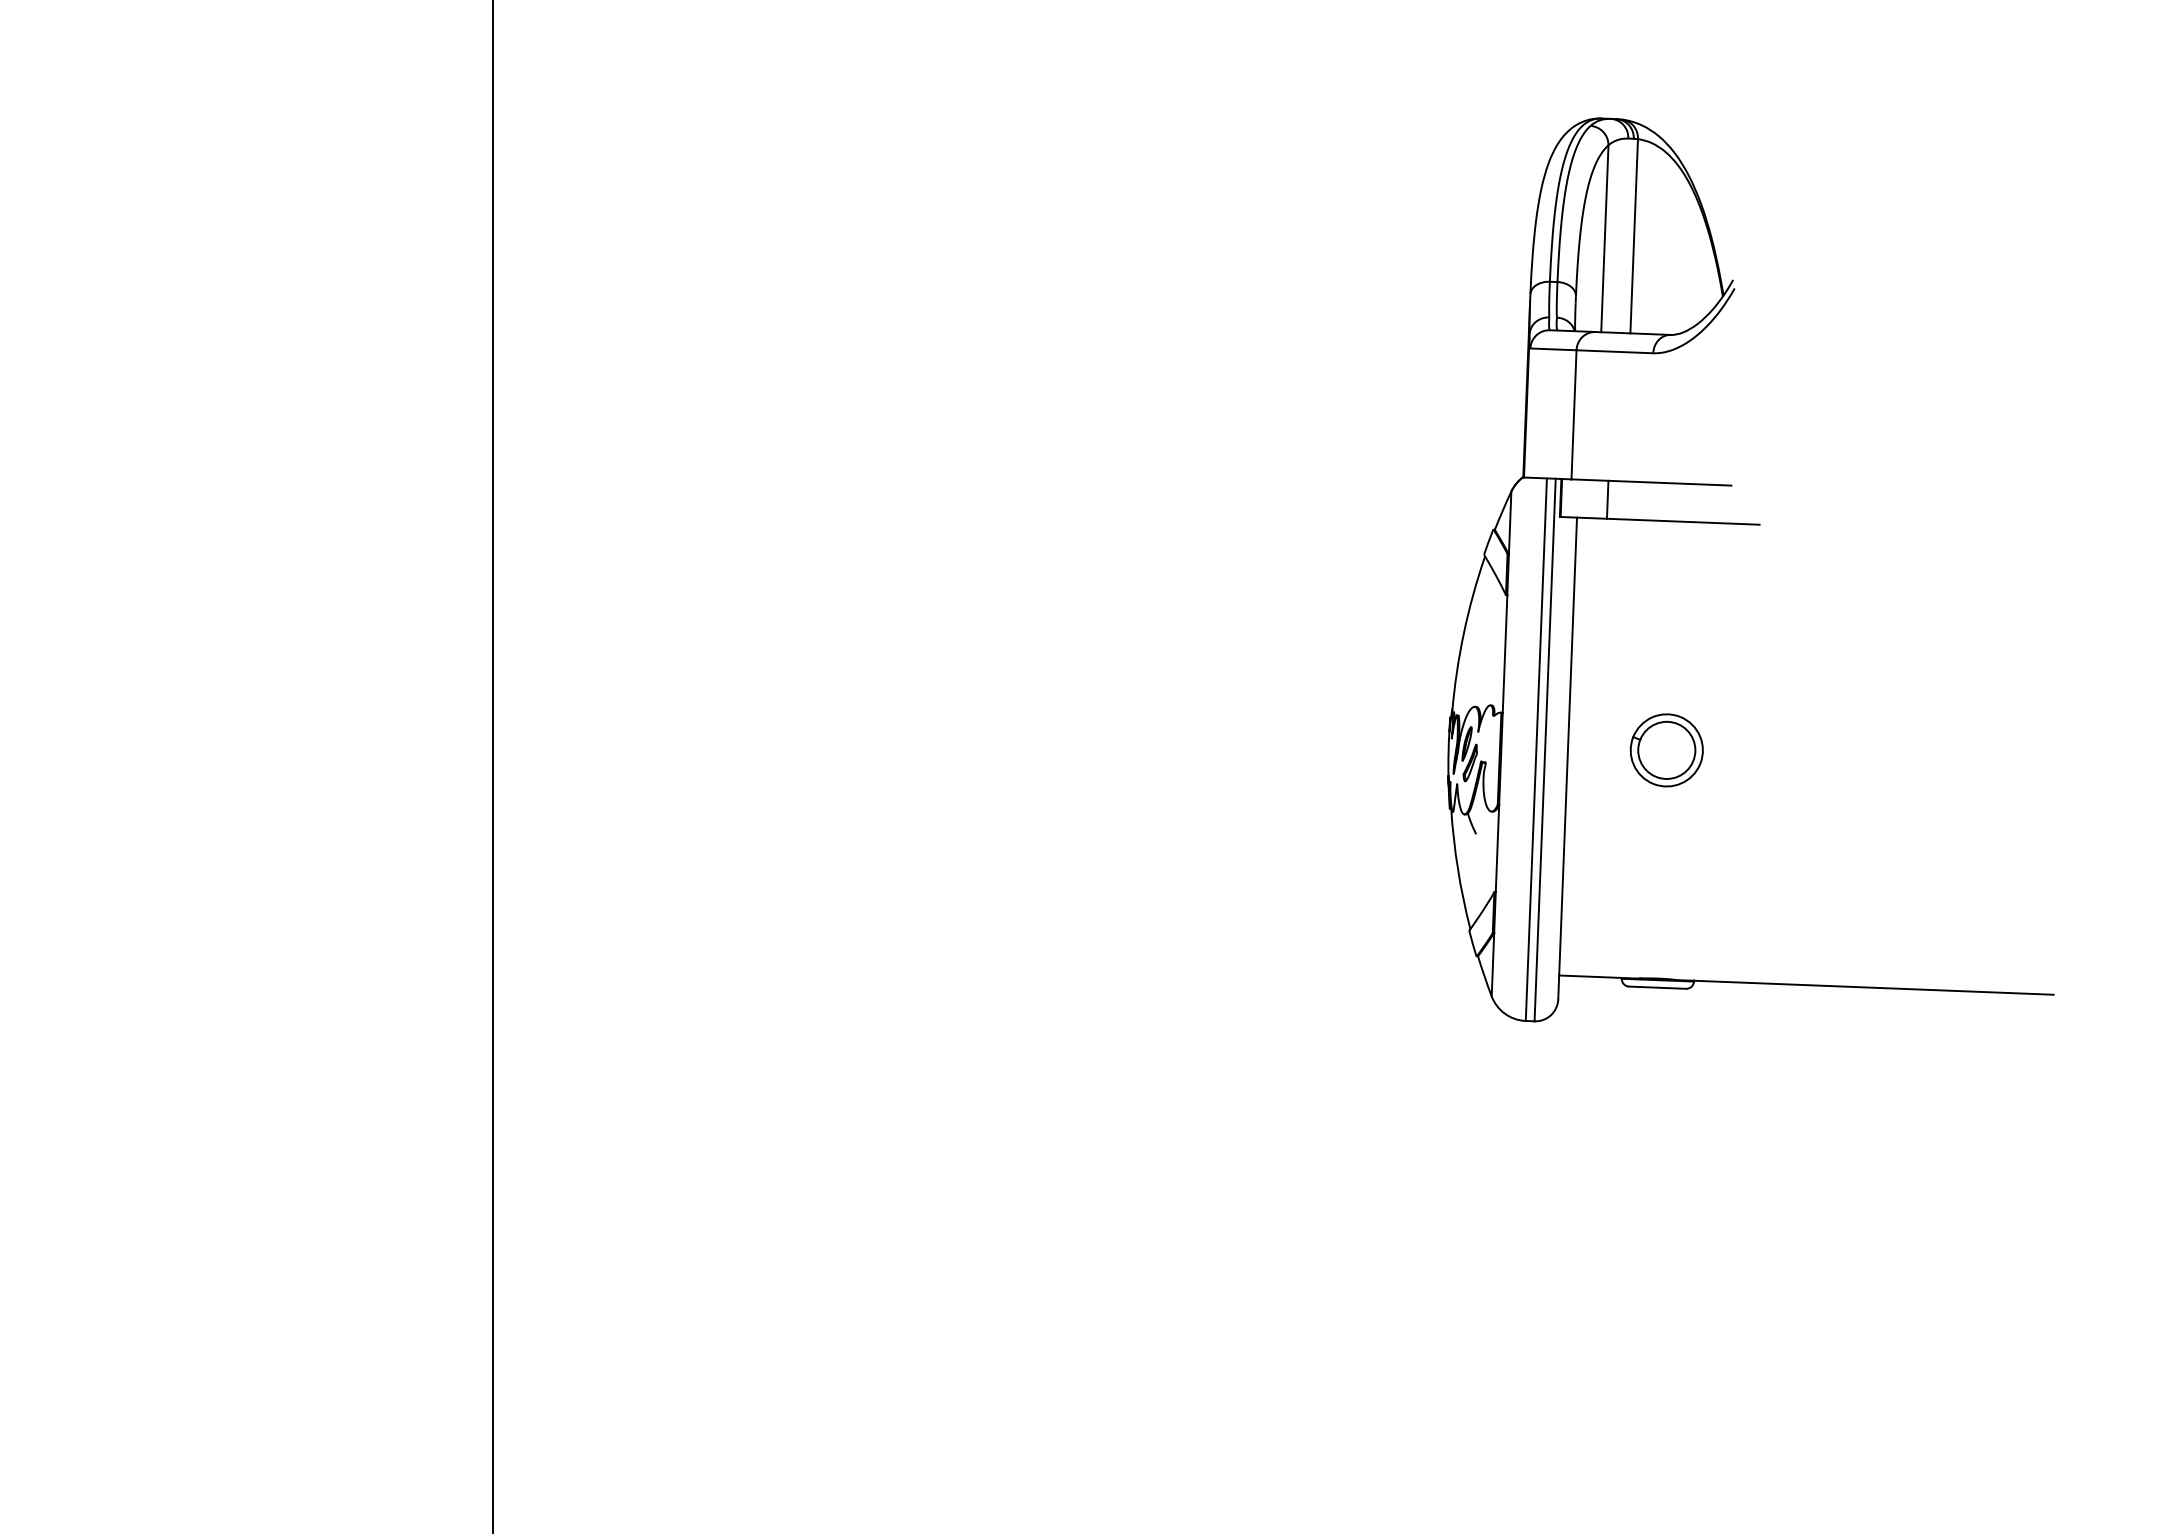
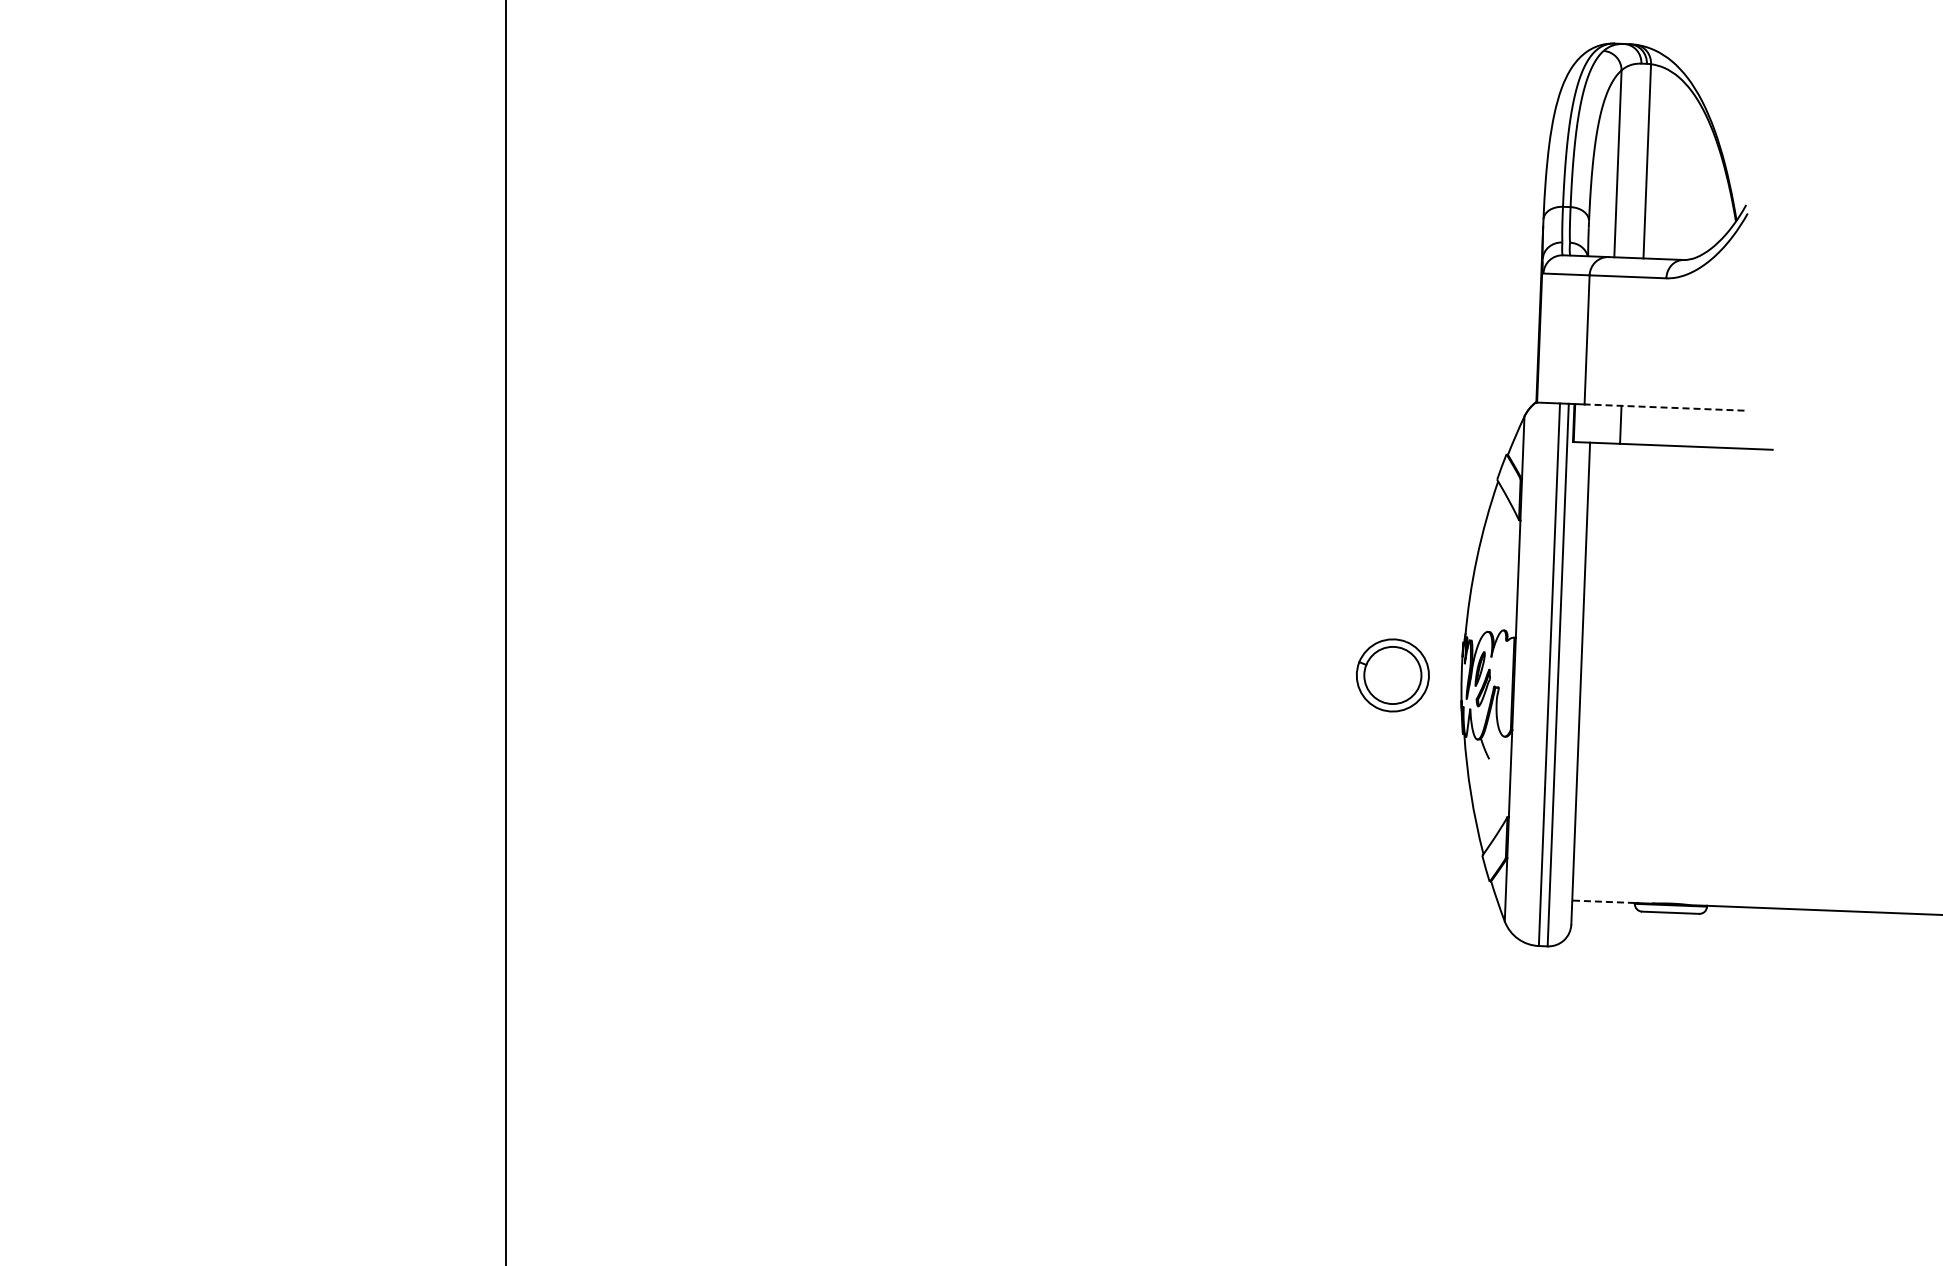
line: (1650, 482) -> (1663, 407), solid -> dashed
part: (1666, 750) -> (1392, 675), moved
line: (1590, 976) -> (1603, 901), solid -> dashed

